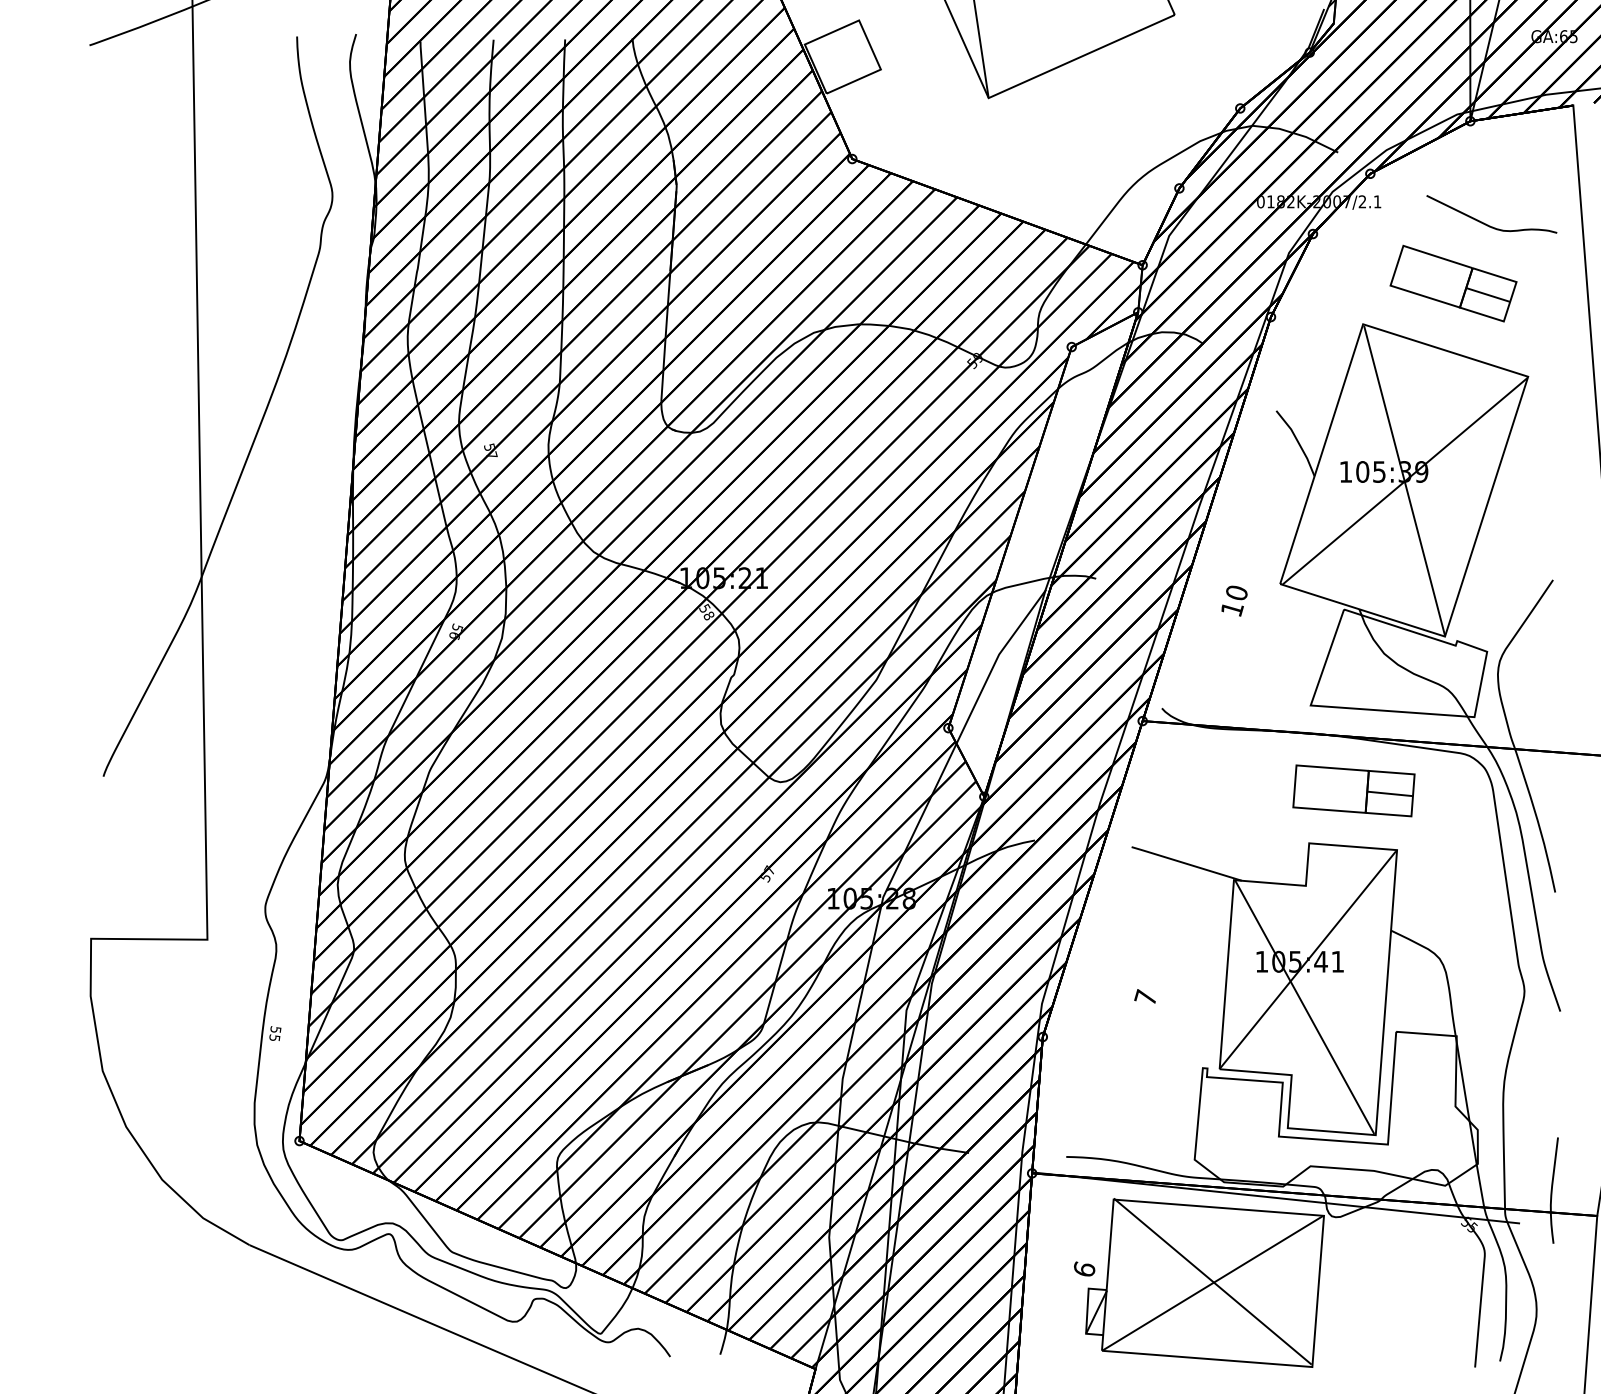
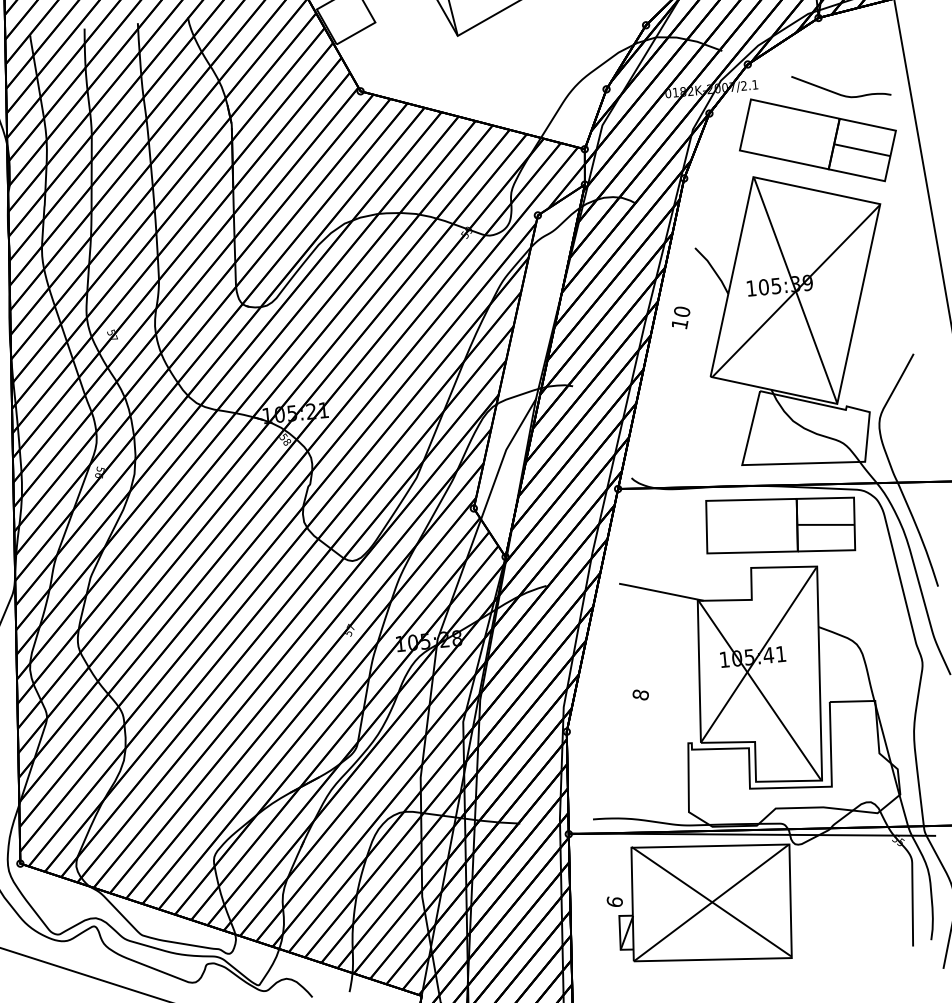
part: (1453, 283) -> (817, 140), size x1.67
text: (1234, 600) -> (680, 317), moved
part: (1353, 790) -> (780, 525), size x1.67
text: (1145, 997) -> (640, 694), 7 -> 8

